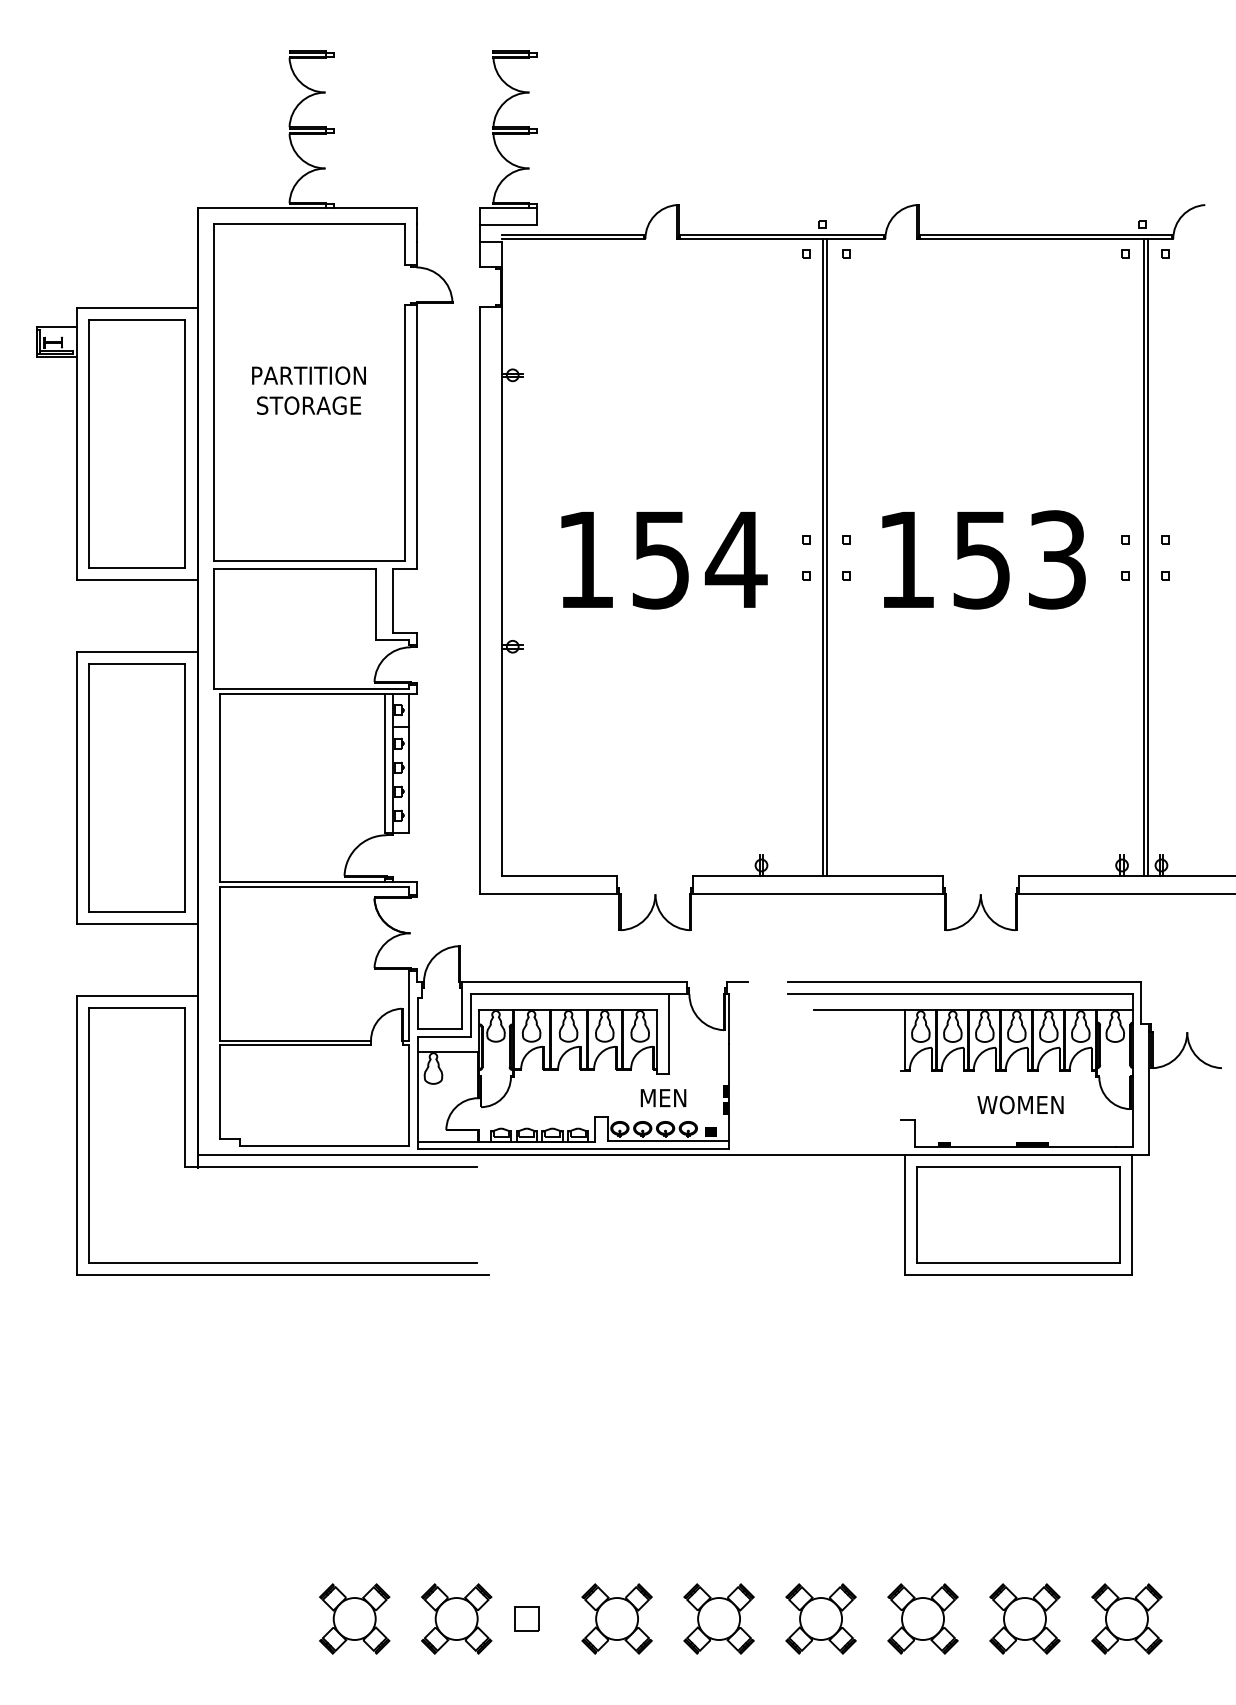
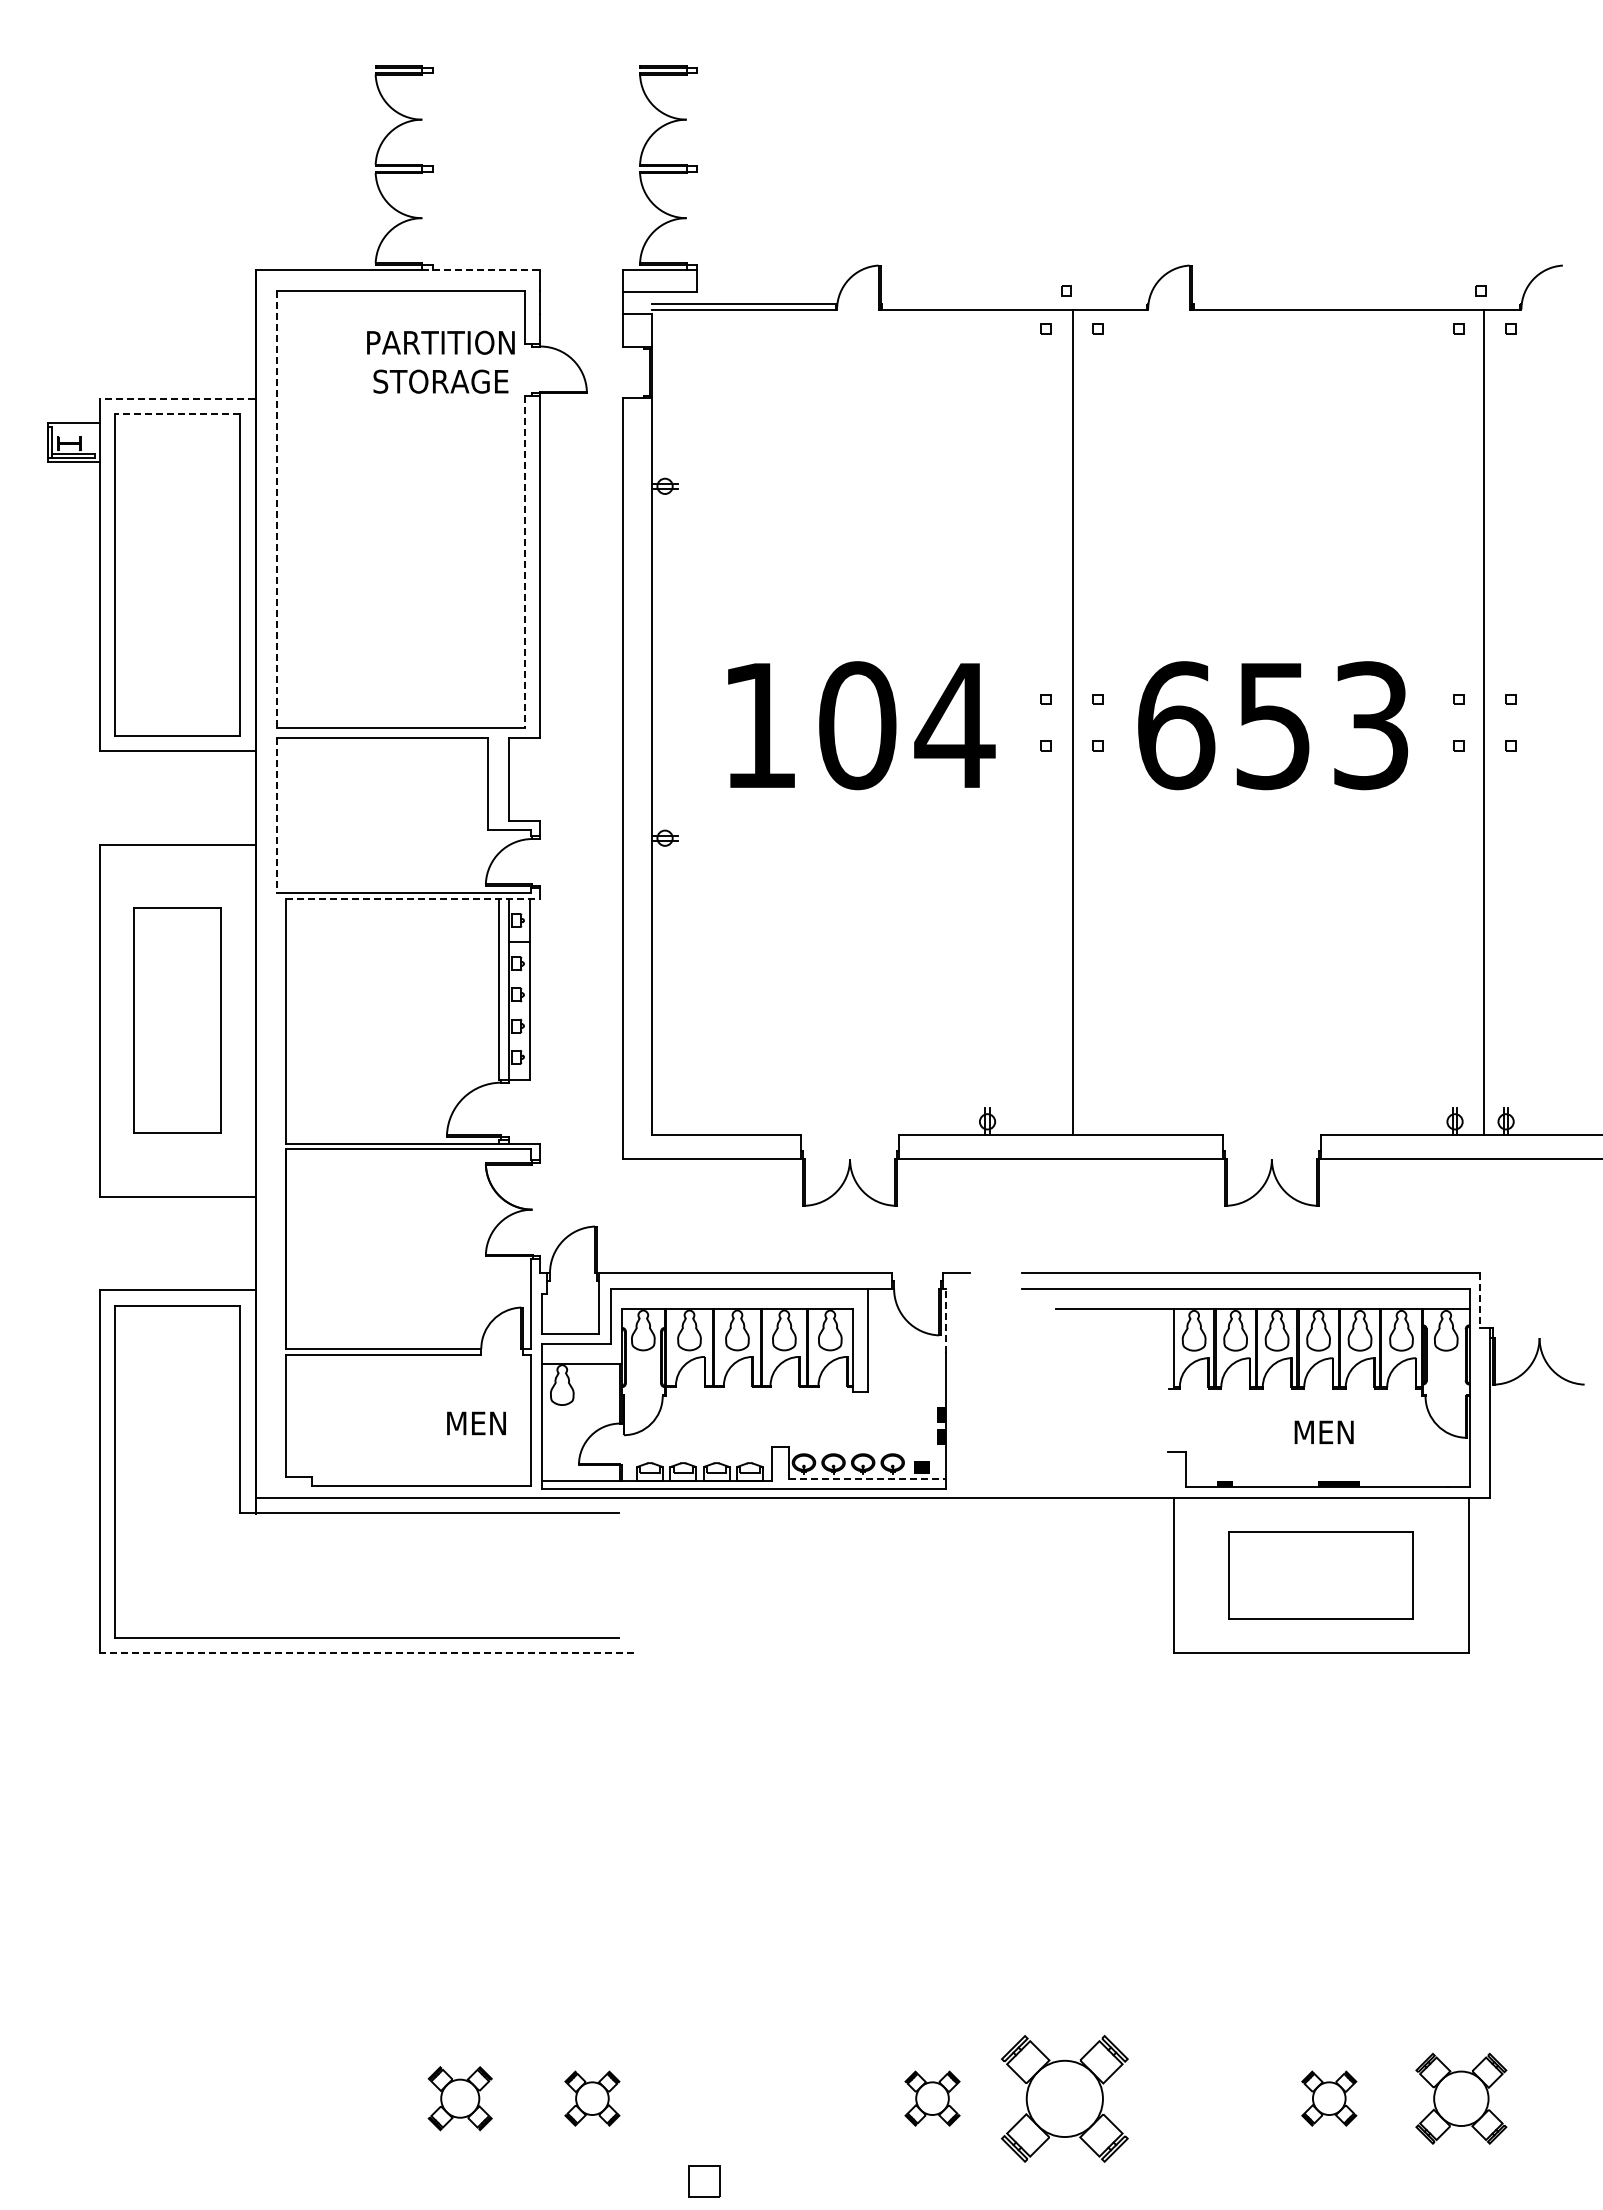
line: (371, 208) -> (481, 270), solid -> dashed
line: (782, 235) -> (1014, 304), removed
line: (1046, 235) -> (1356, 304), removed
line: (136, 307) -> (177, 398), solid -> dashed
line: (136, 319) -> (177, 414), solid -> dashed
text: (308, 390) -> (440, 361), moved
line: (213, 393) -> (277, 509), solid -> dashed
line: (404, 433) -> (524, 561), solid -> dashed
line: (823, 557) -> (1067, 722), removed
line: (1148, 557) -> (1489, 722), removed
text: (661, 559) -> (857, 725), 154 -> 104
text: (907, 559) -> (1176, 725), 153 -> 653
line: (213, 629) -> (277, 815), solid -> dashed
line: (318, 693) -> (413, 899), solid -> dashed
part: (136, 787) -> (177, 1020), size x0.7
line: (1140, 1003) -> (1479, 1300), solid -> dashed
line: (729, 1018) -> (945, 1320), solid -> dashed
text: (663, 1098) -> (476, 1423), moved
text: (1020, 1105) -> (1323, 1432), WOMEN -> MEN
line: (669, 1141) -> (868, 1479), solid -> dashed
part: (1018, 1215) -> (1320, 1575), size x0.7
line: (282, 1275) -> (366, 1653), solid -> dashed
part: (354, 1618) -> (460, 2098), size x0.7
part: (456, 1618) -> (592, 2098), size x0.6
part: (526, 1618) -> (704, 2181), moved
part: (617, 1618) -> (800, 2098), removed
part: (719, 1618) -> (932, 2098), size x0.6
part: (820, 1618) -> (1064, 2098), size x1.4
part: (922, 1618) -> (1196, 2098), removed
part: (1025, 1618) -> (1329, 2098), size x0.6

